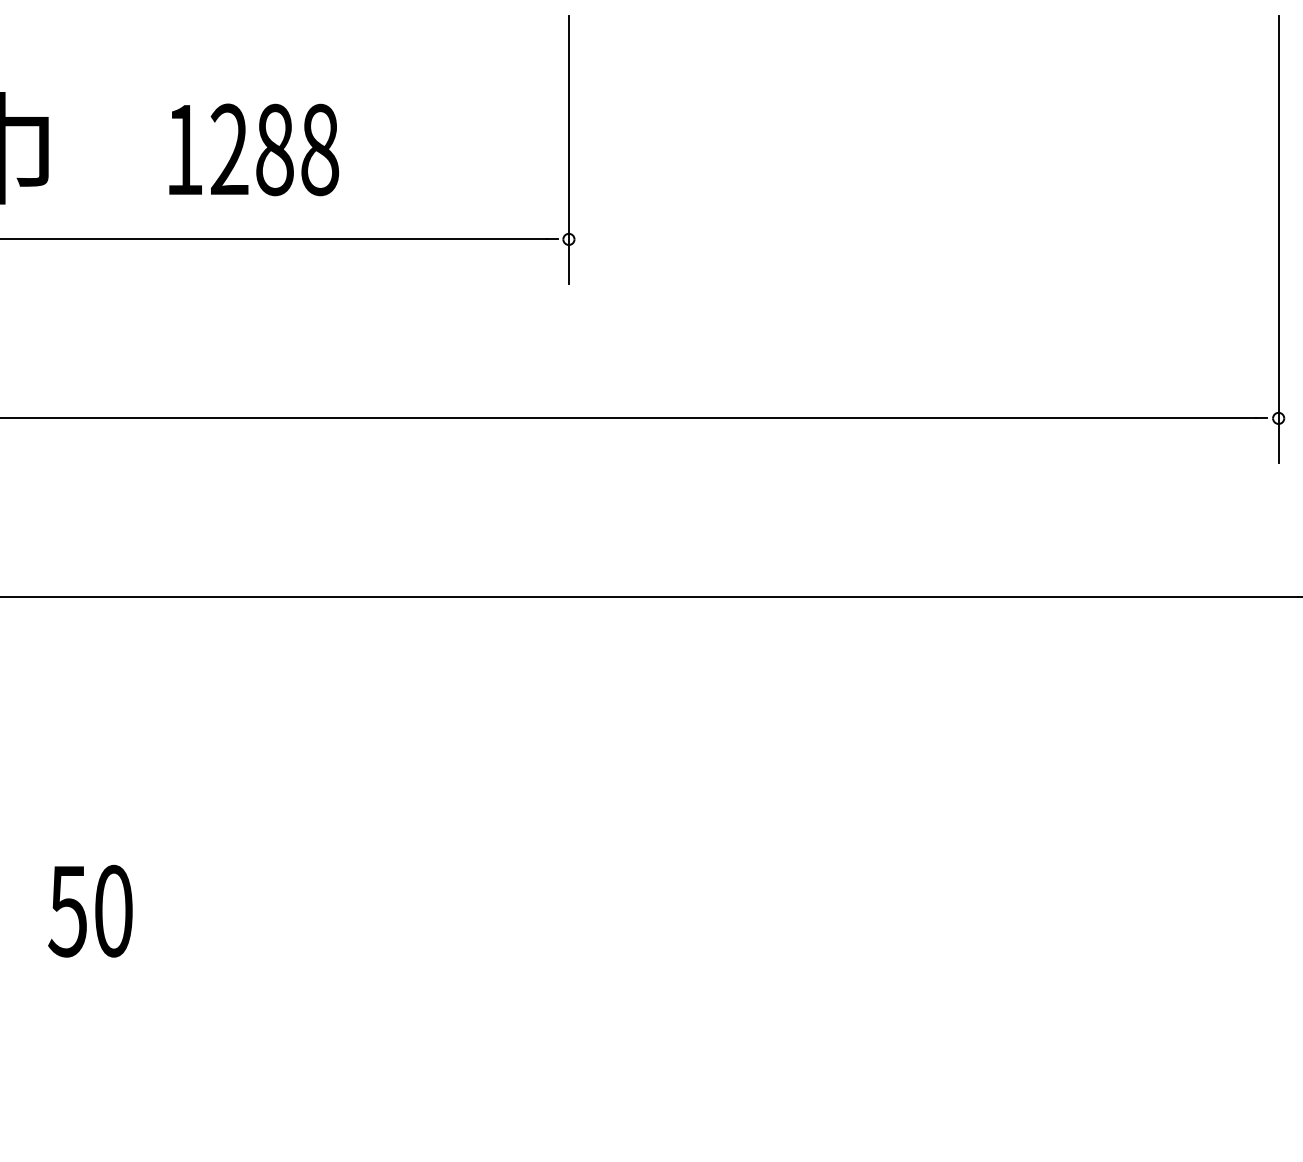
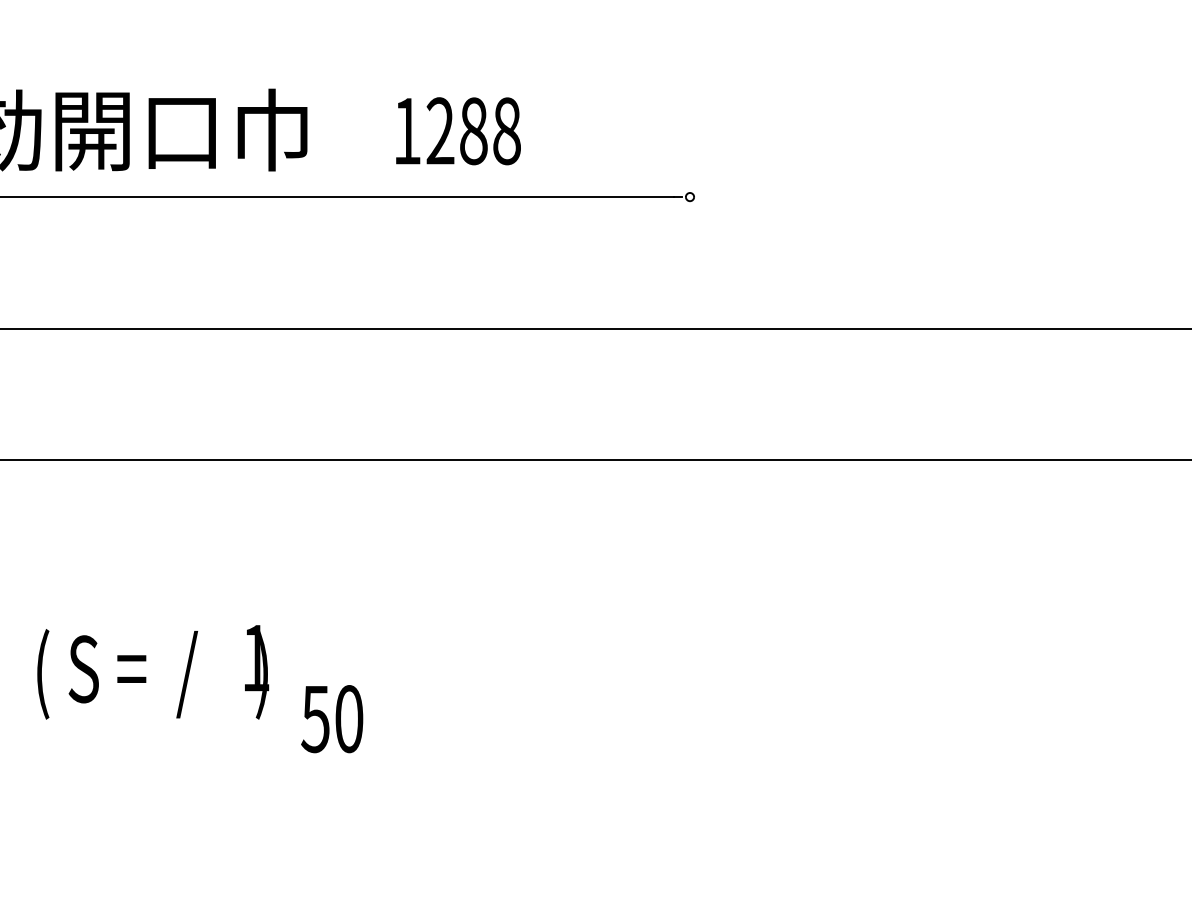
line: (569, 150) -> (690, 131), removed
text: (90, 911) -> (332, 719), moved

